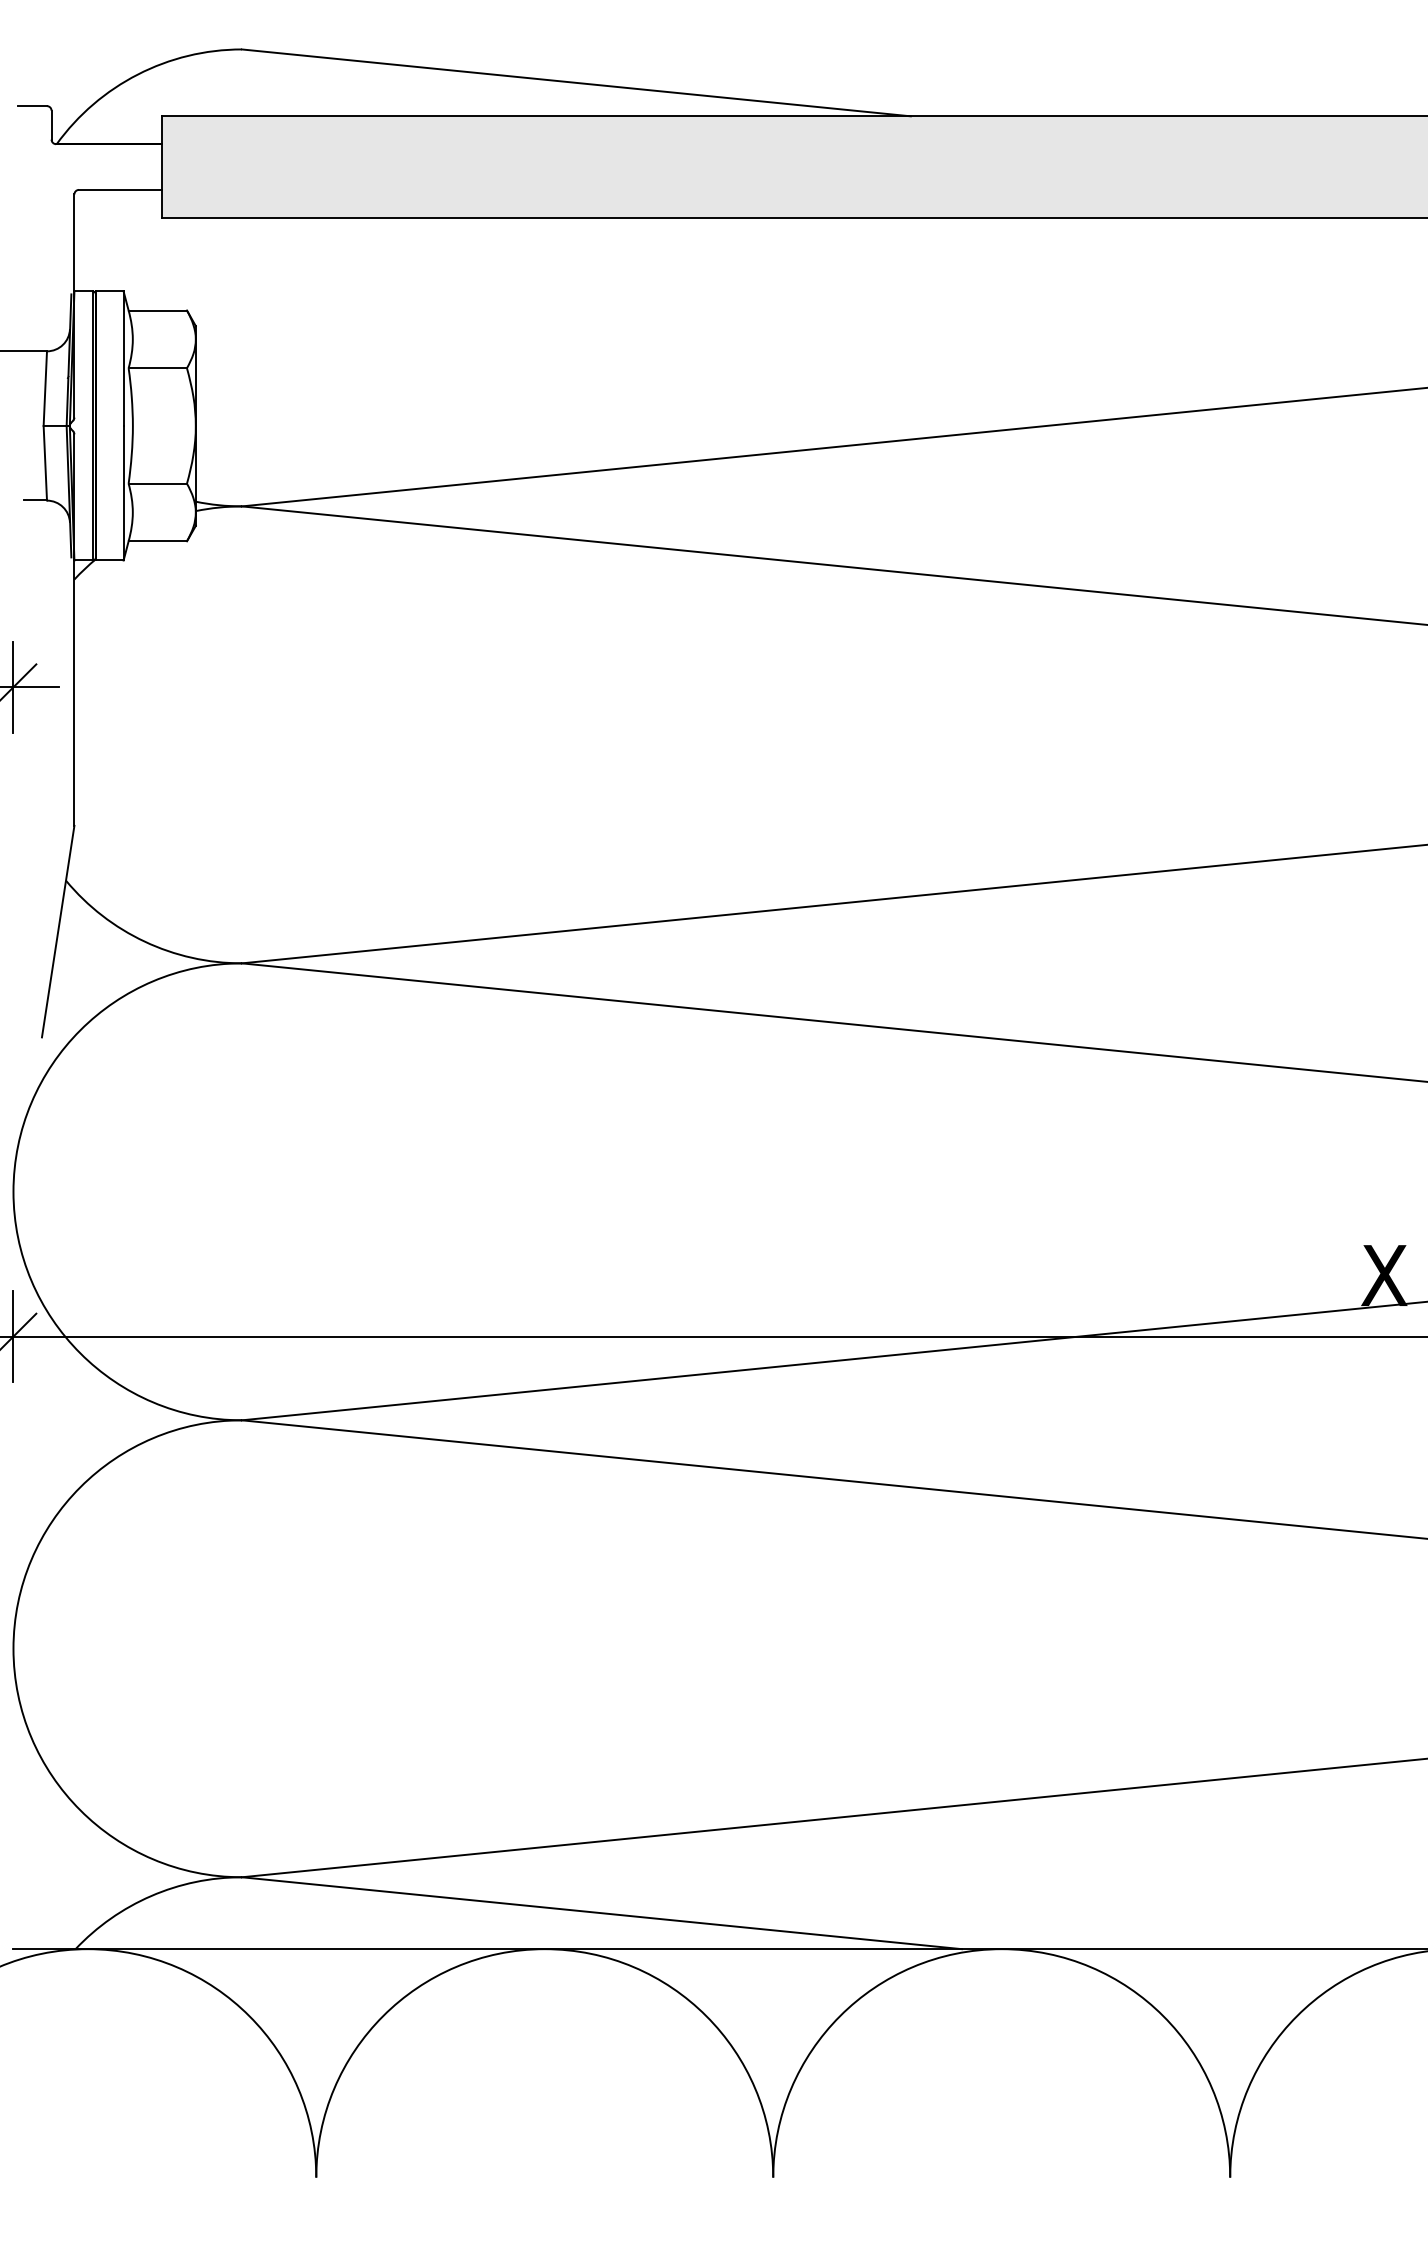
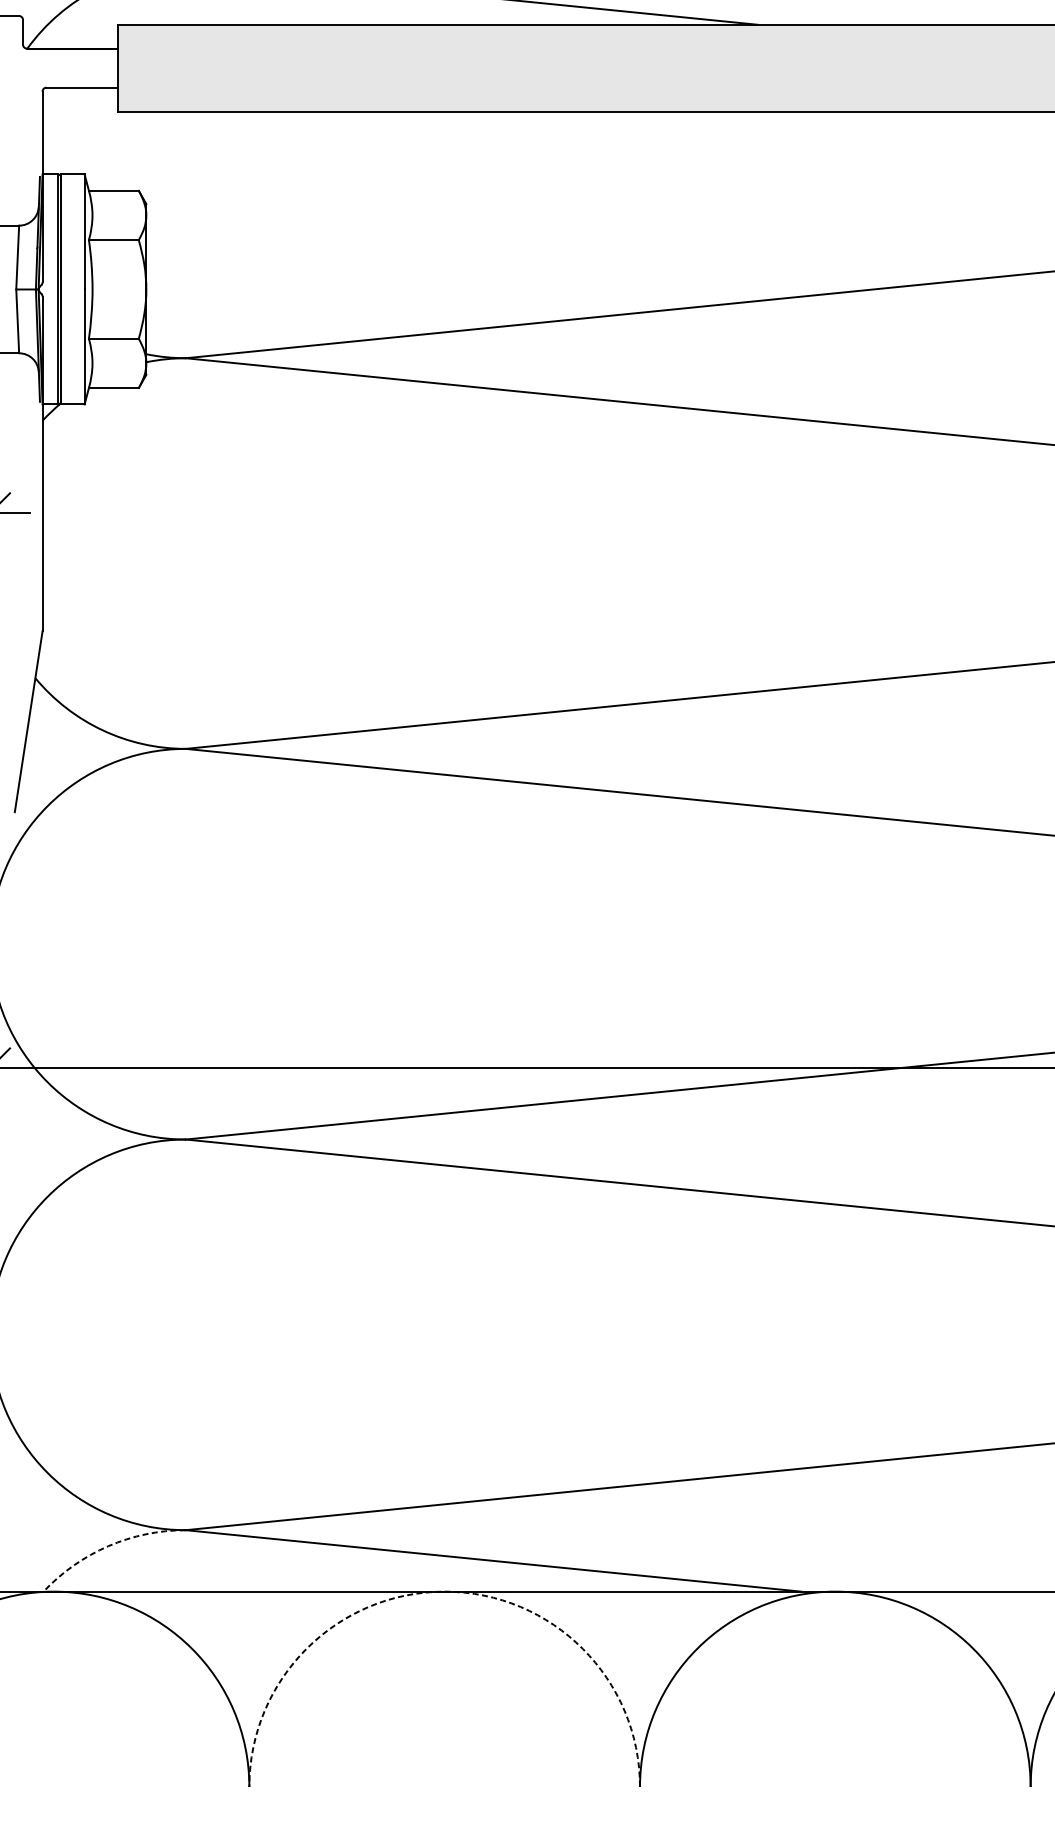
arc: (151, 1896) -> (108, 1546), solid -> dashed
arc: (544, 1949) -> (444, 1591), solid -> dashed

